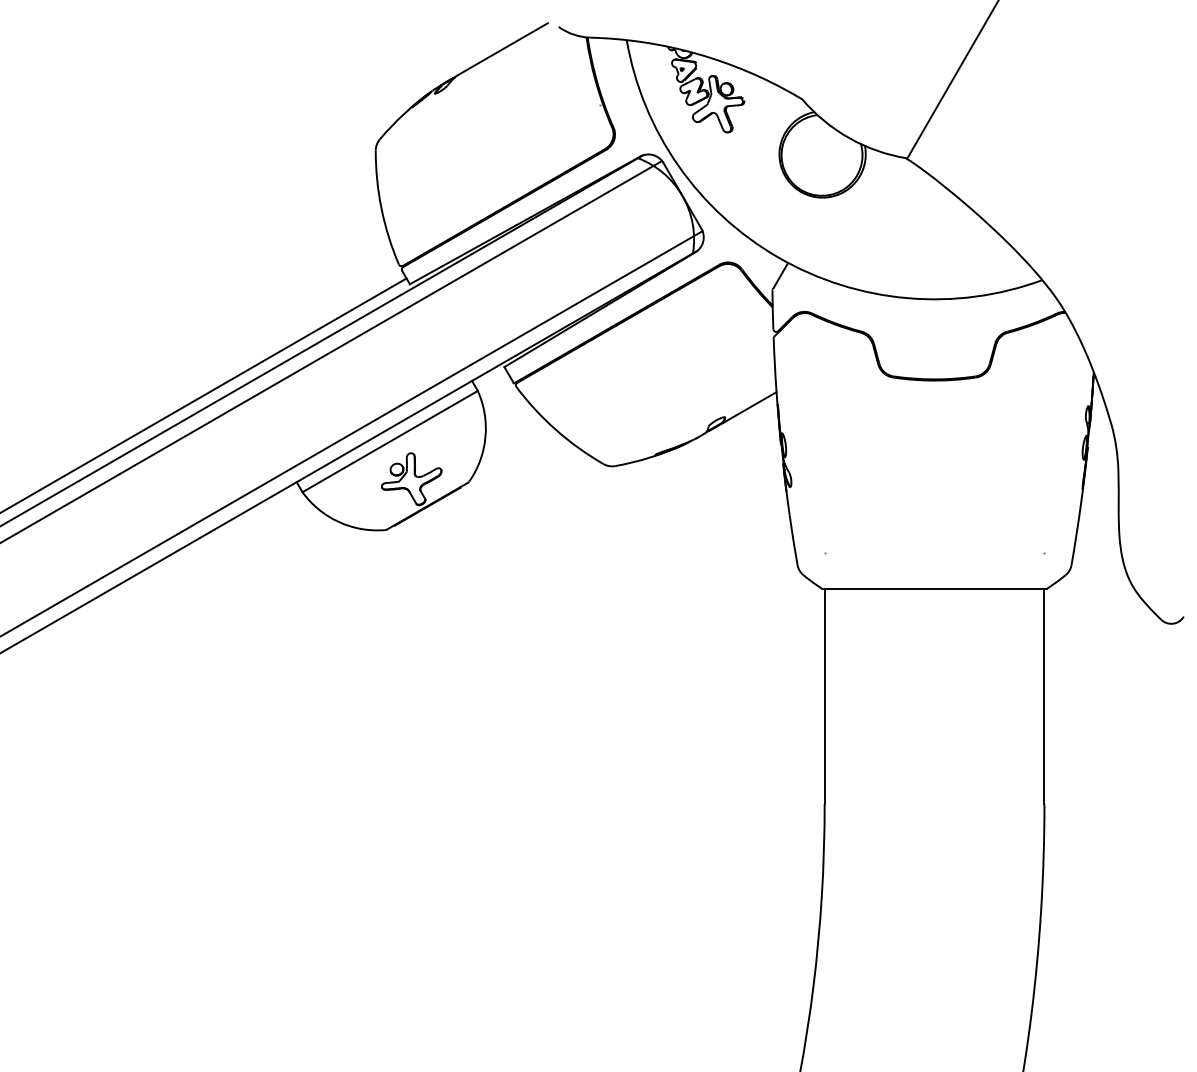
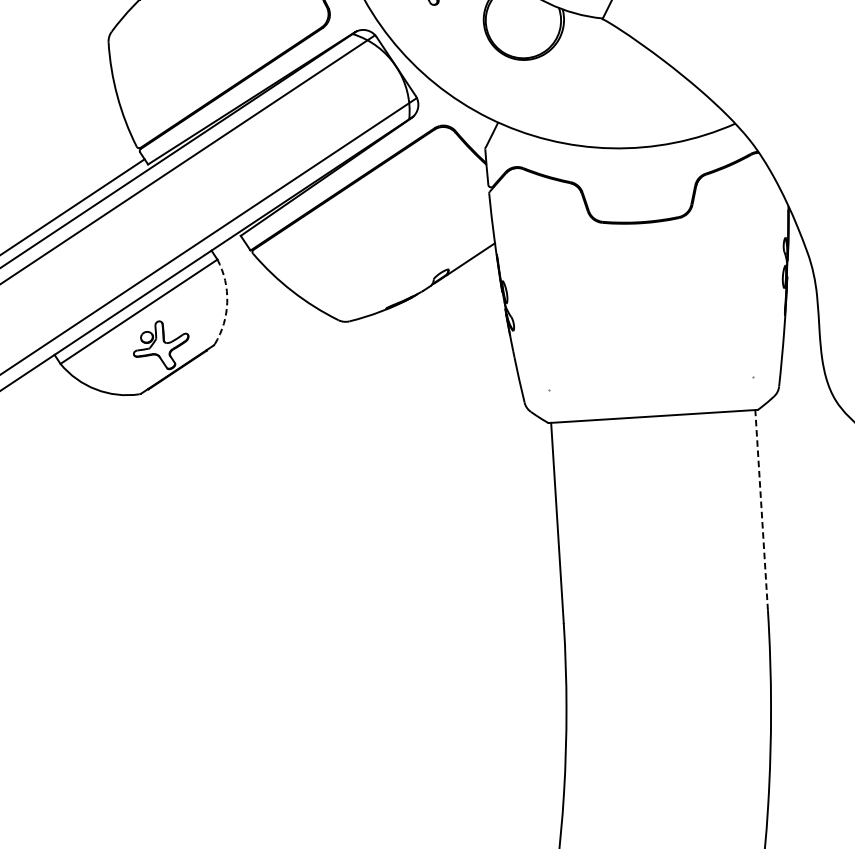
arc: (485, 437) -> (227, 302), solid -> dashed
line: (1044, 696) -> (761, 510), solid -> dashed

